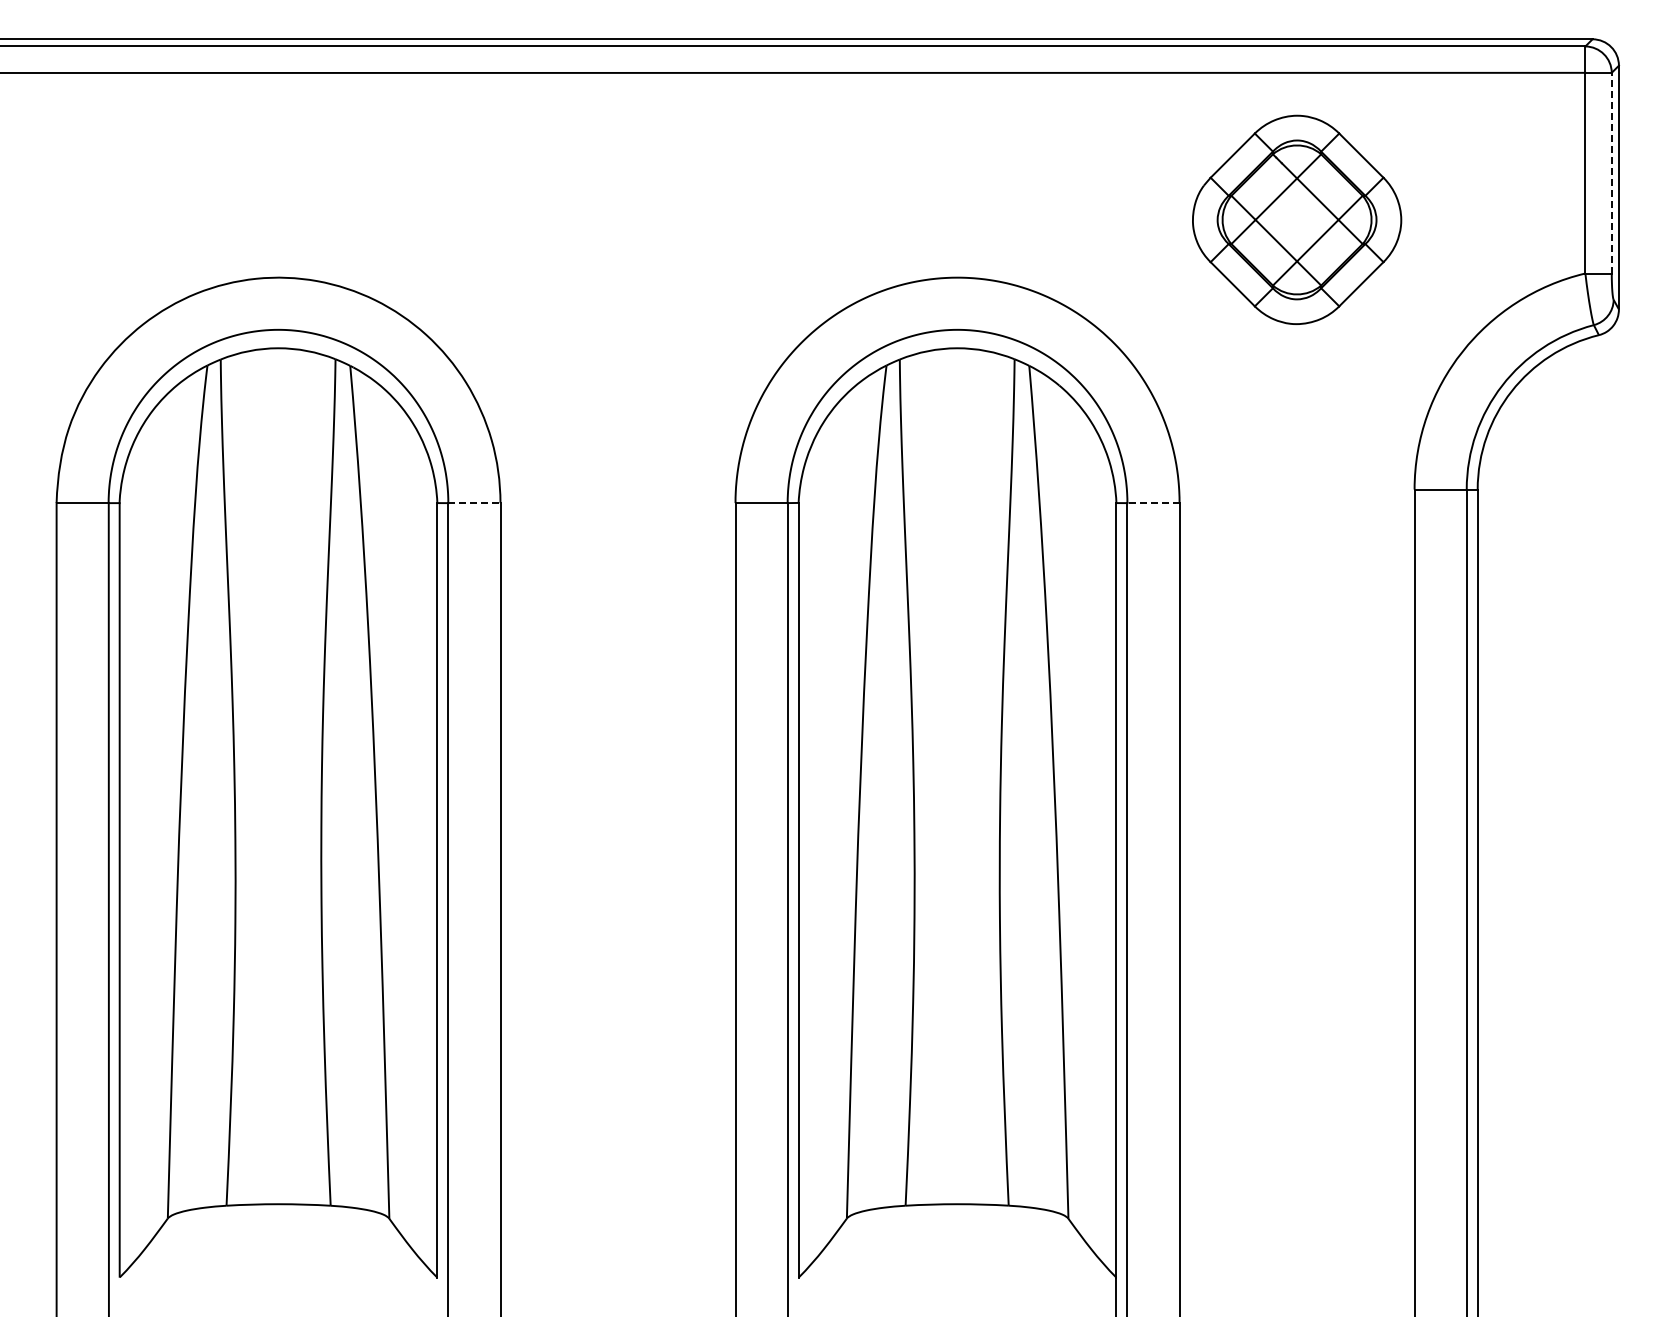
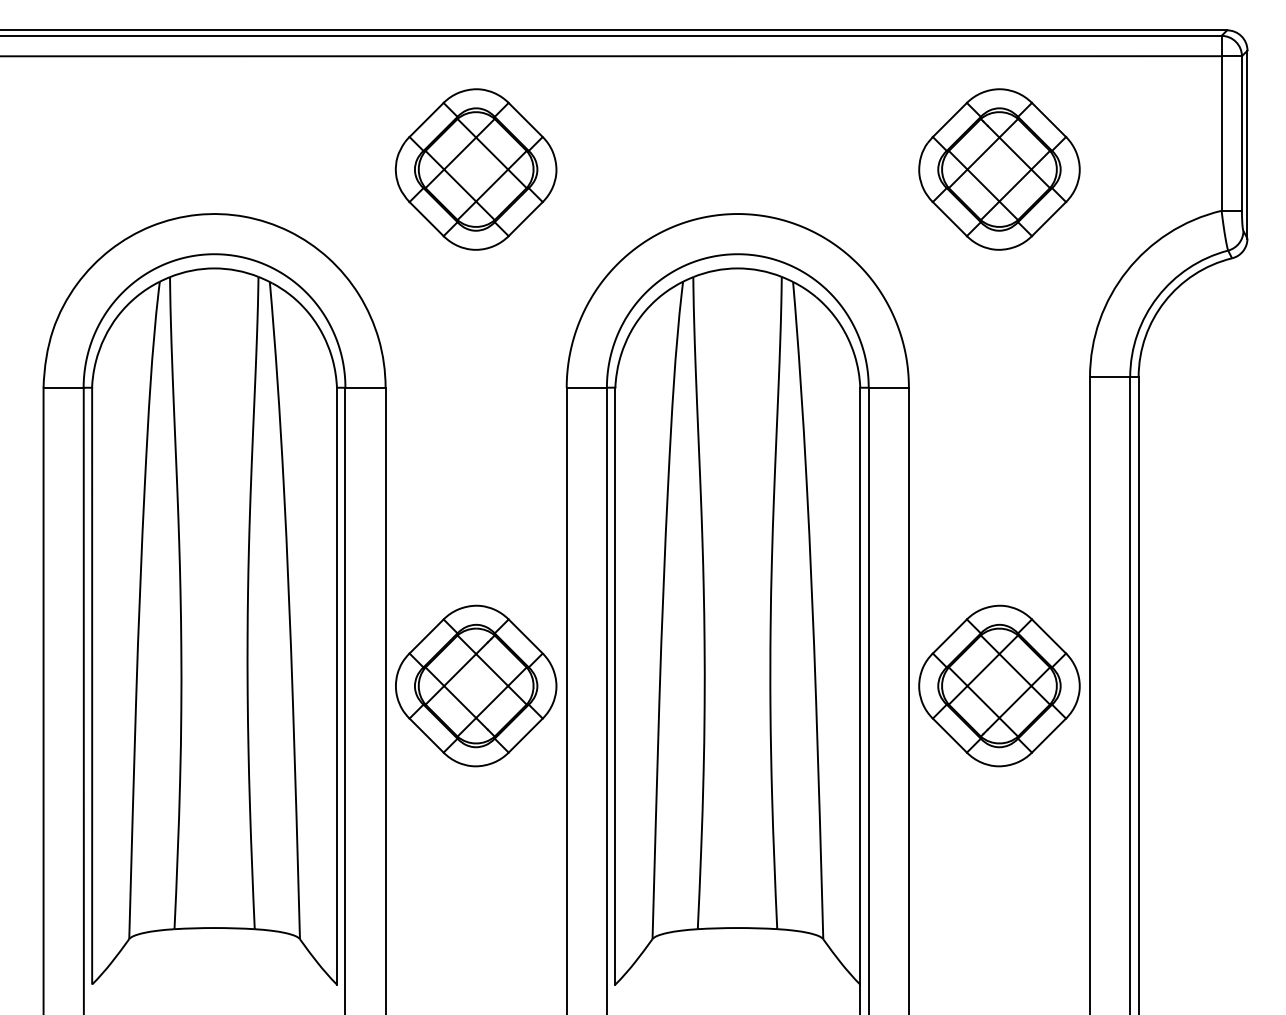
line: (1611, 172) -> (1241, 132), dashed -> solid
part: (617, 219) -> (475, 169), added
line: (474, 503) -> (365, 388), dashed -> solid
line: (1153, 503) -> (888, 388), dashed -> solid
part: (618, 890) -> (476, 686), added
part: (1297, 890) -> (999, 686), added

